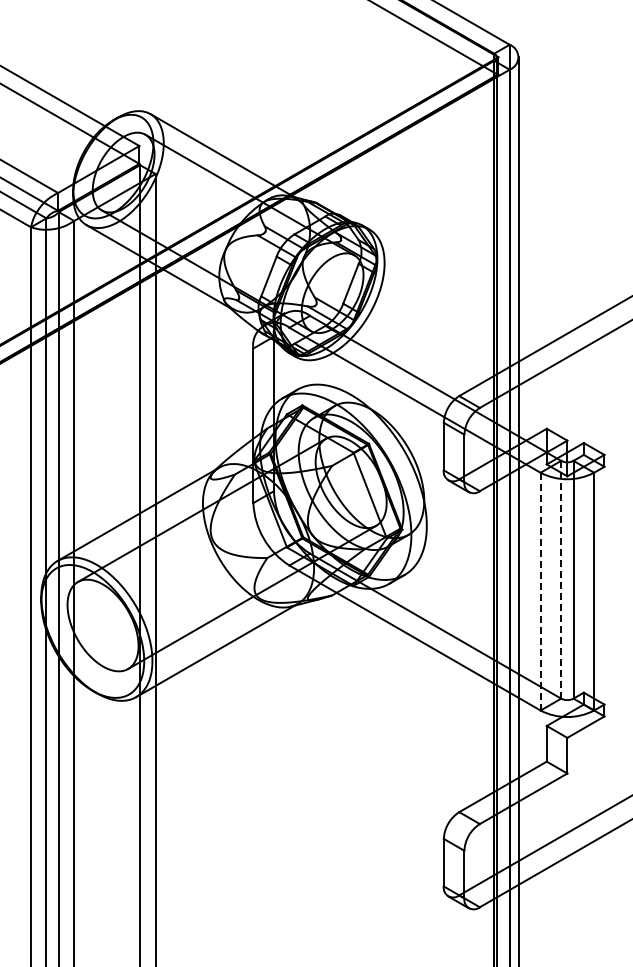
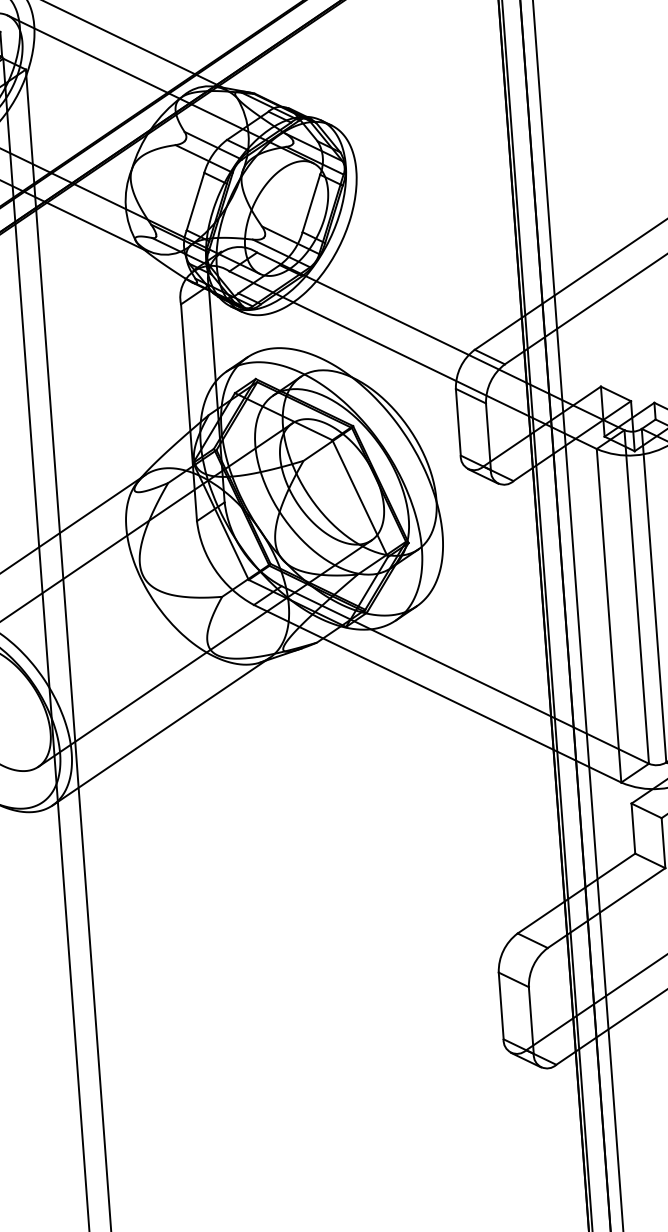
line: (561, 579) -> (637, 596), dashed -> solid
line: (540, 591) -> (608, 615), dashed -> solid

